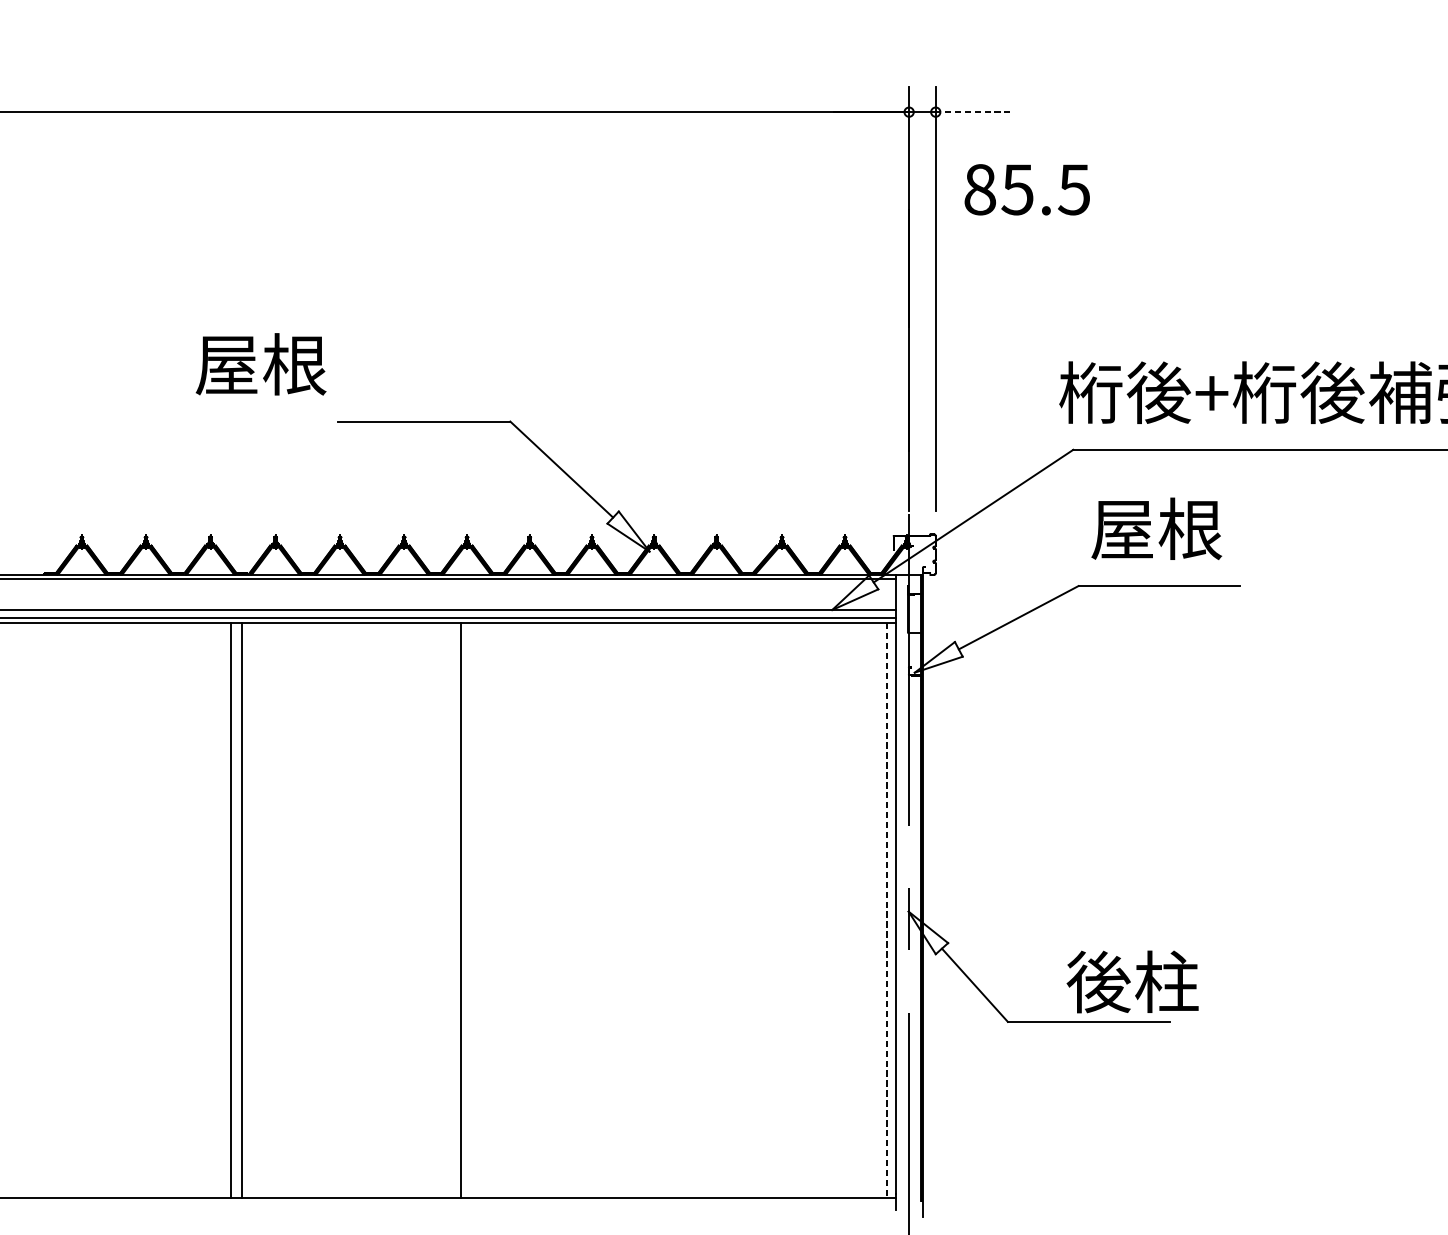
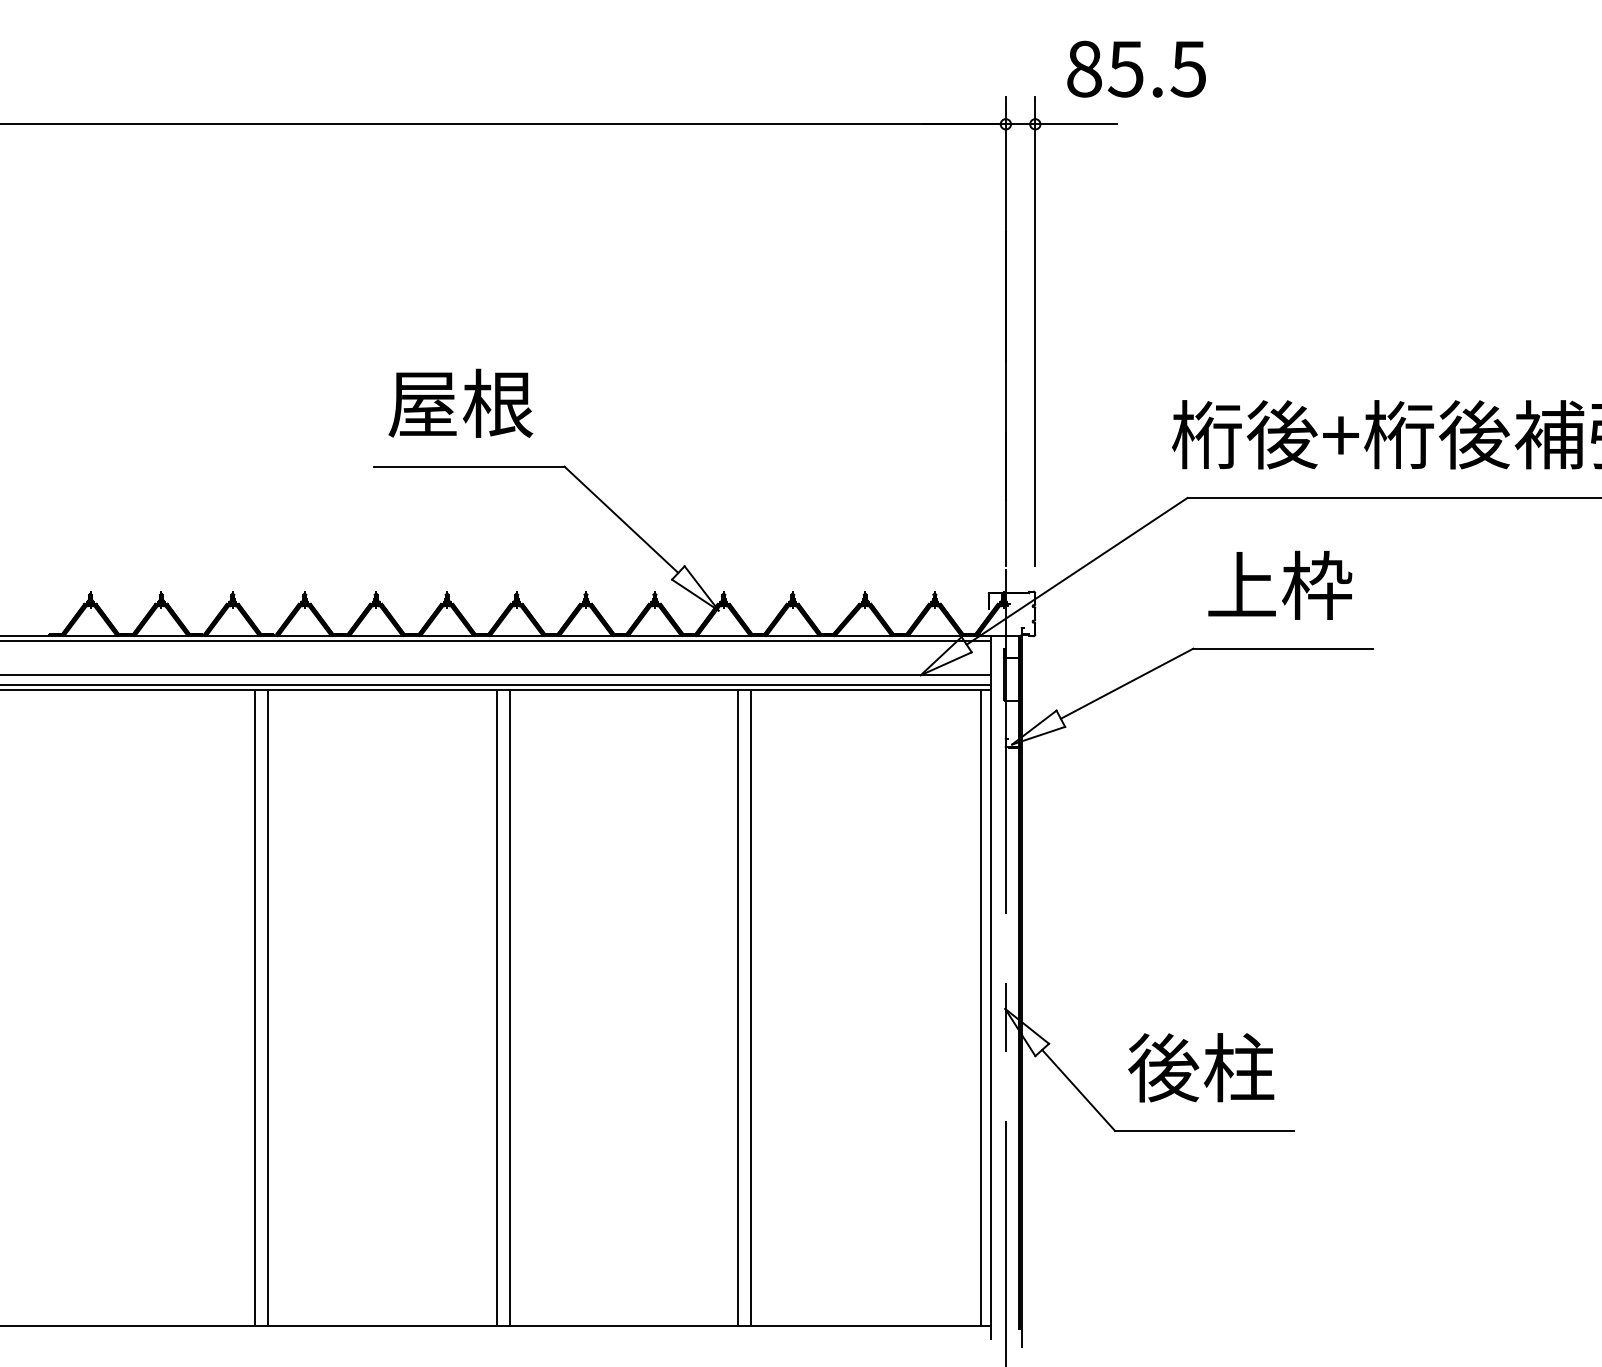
line: (972, 112) -> (1076, 124), dashed -> solid
text: (1027, 189) -> (1136, 68), moved
text: (260, 363) -> (460, 402), moved
text: (1156, 528) -> (1279, 584), 屋根 -> 上枠
line: (448, 910) -> (496, 1007), added
line: (667, 910) -> (738, 1007), added
line: (679, 910) -> (751, 1007), added
line: (886, 911) -> (980, 1008), dashed -> solid
text: (1132, 981) -> (1201, 1067), moved

